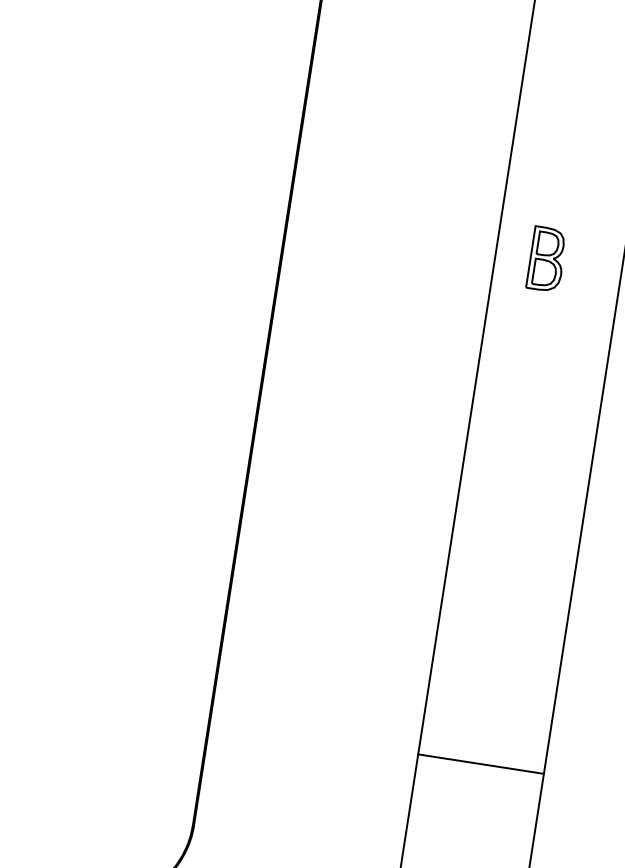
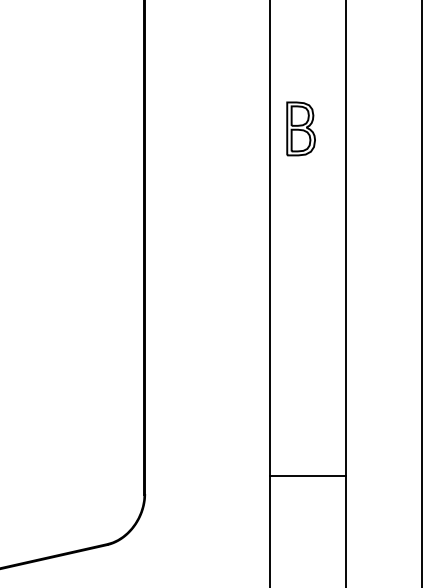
part: (546, 258) -> (300, 128), size x1.43
line: (481, 764) -> (308, 475), moved

